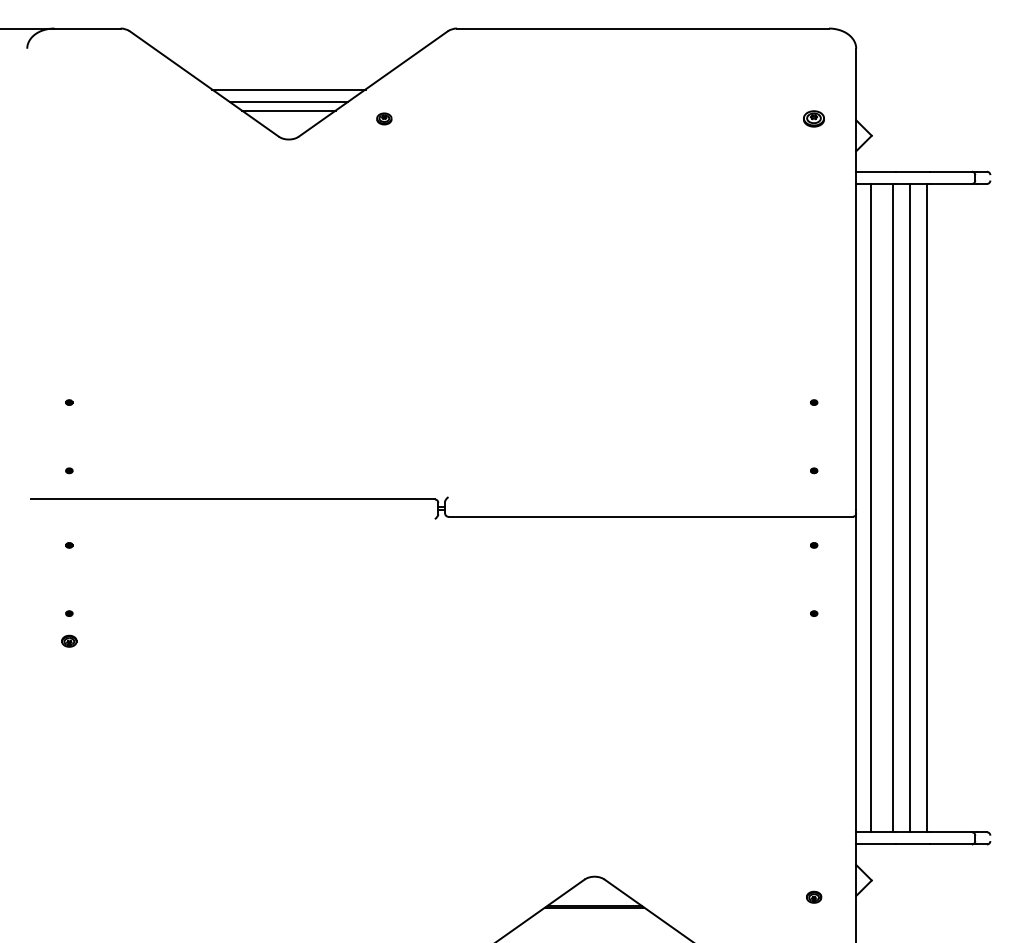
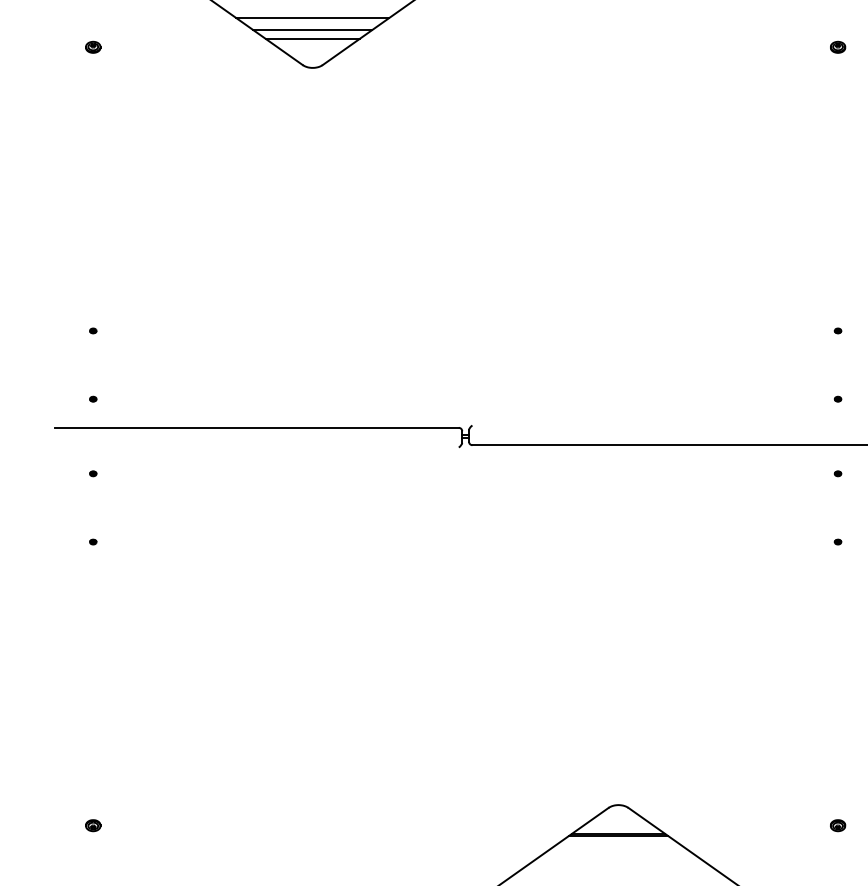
part: (384, 118) -> (93, 46), moved
part: (814, 118) -> (838, 46), size x0.71
part: (69, 640) -> (93, 824), moved

